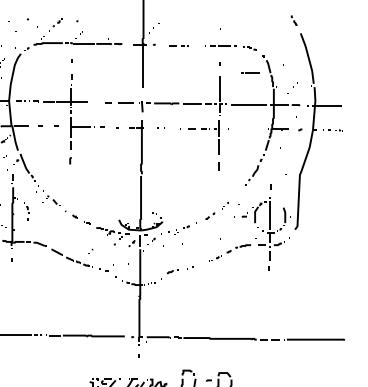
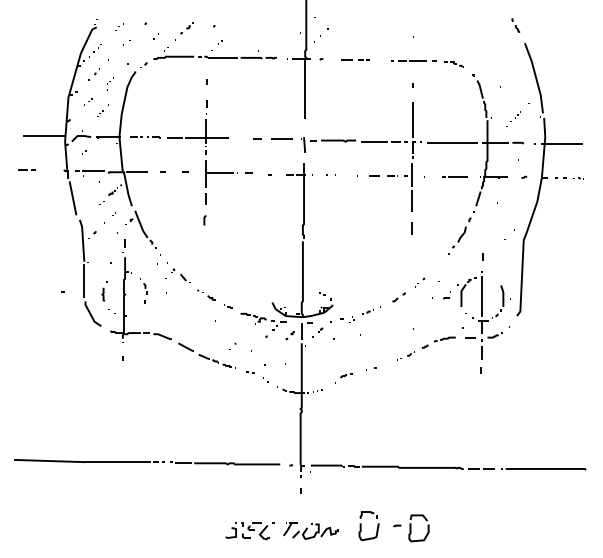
line: (250, 72) -> (454, 176), moved
part: (103, 270) -> (250, 372), size x0.62
part: (170, 274) -> (343, 378), size x0.71

